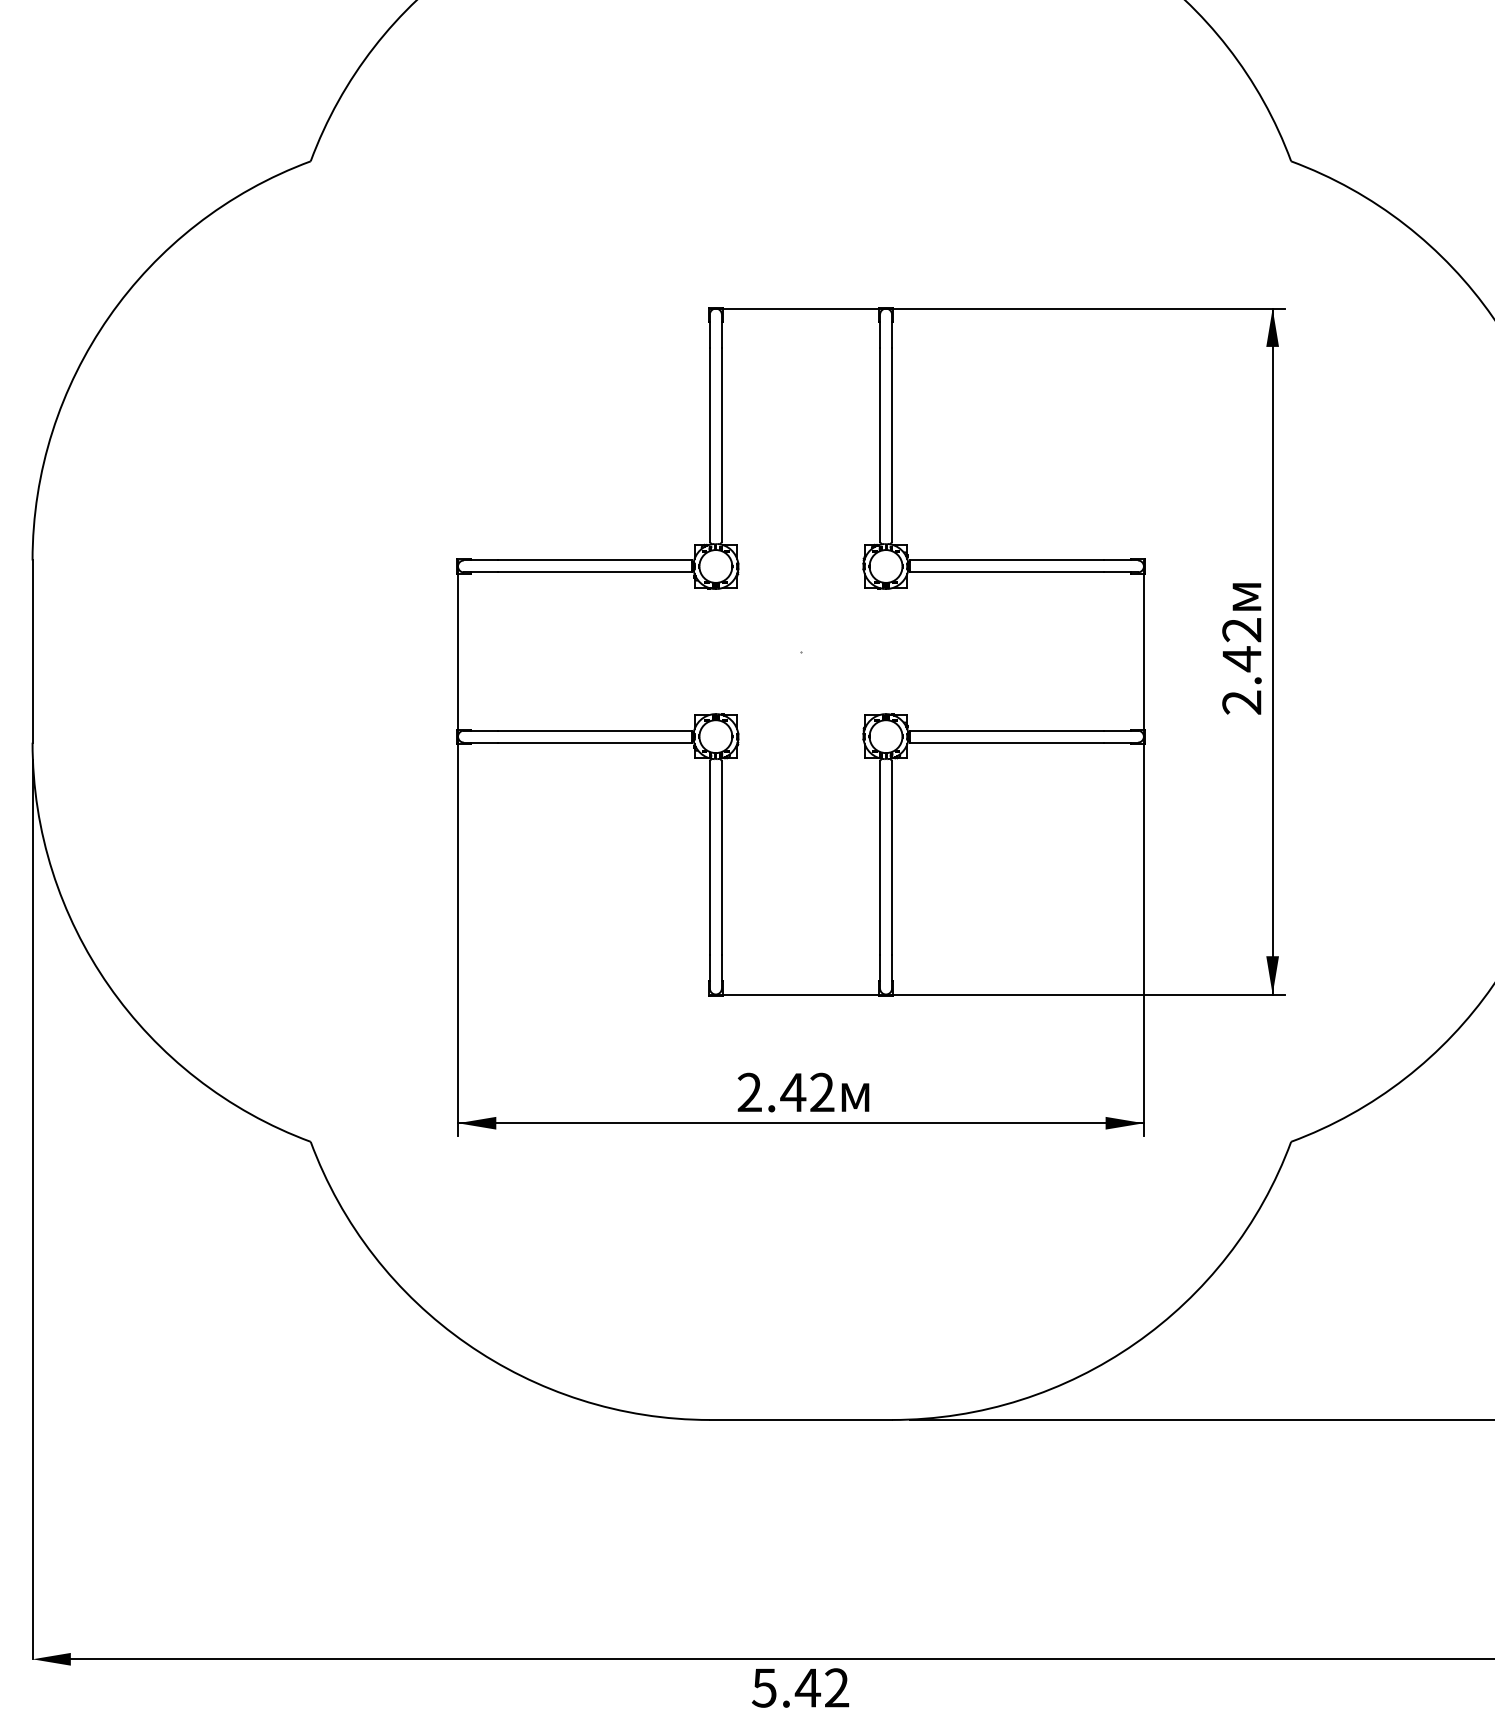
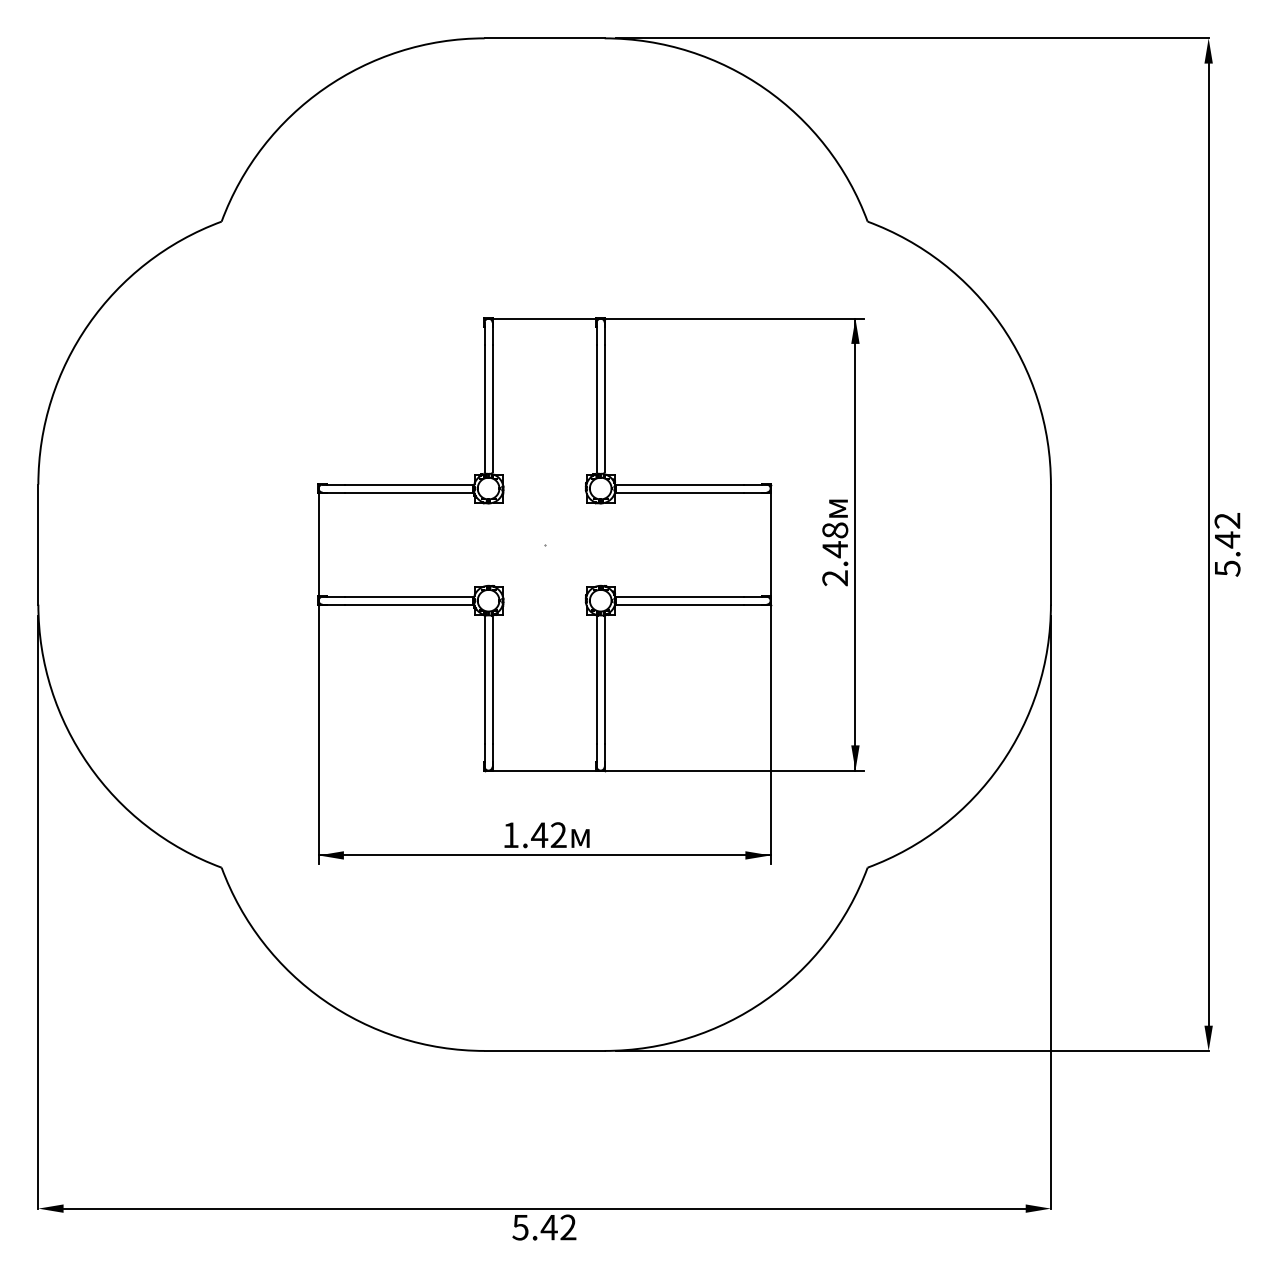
text: (1242, 630) -> (835, 530), 2.42 -> 2.48
text: (749, 1091) -> (510, 834), 2.42 -> 1.42

